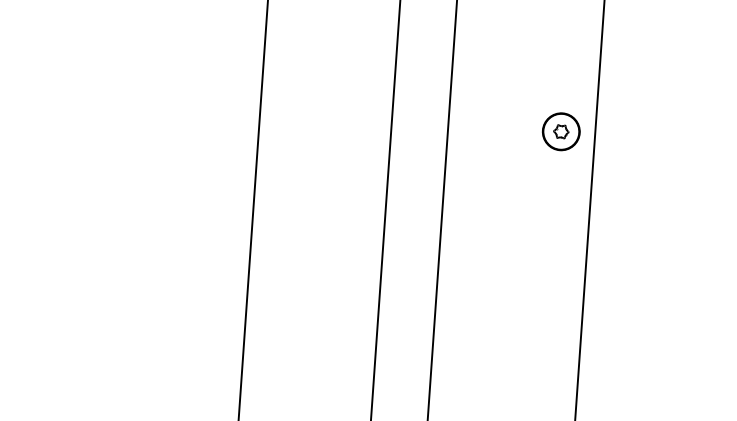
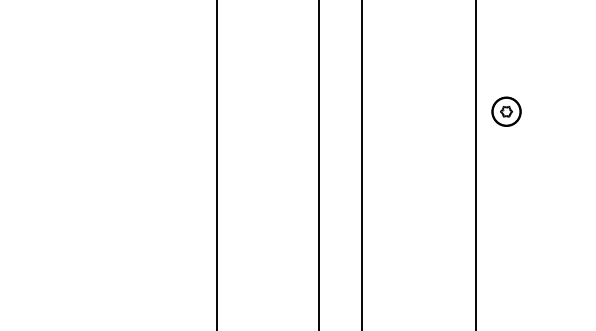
part: (561, 131) -> (506, 111), moved

